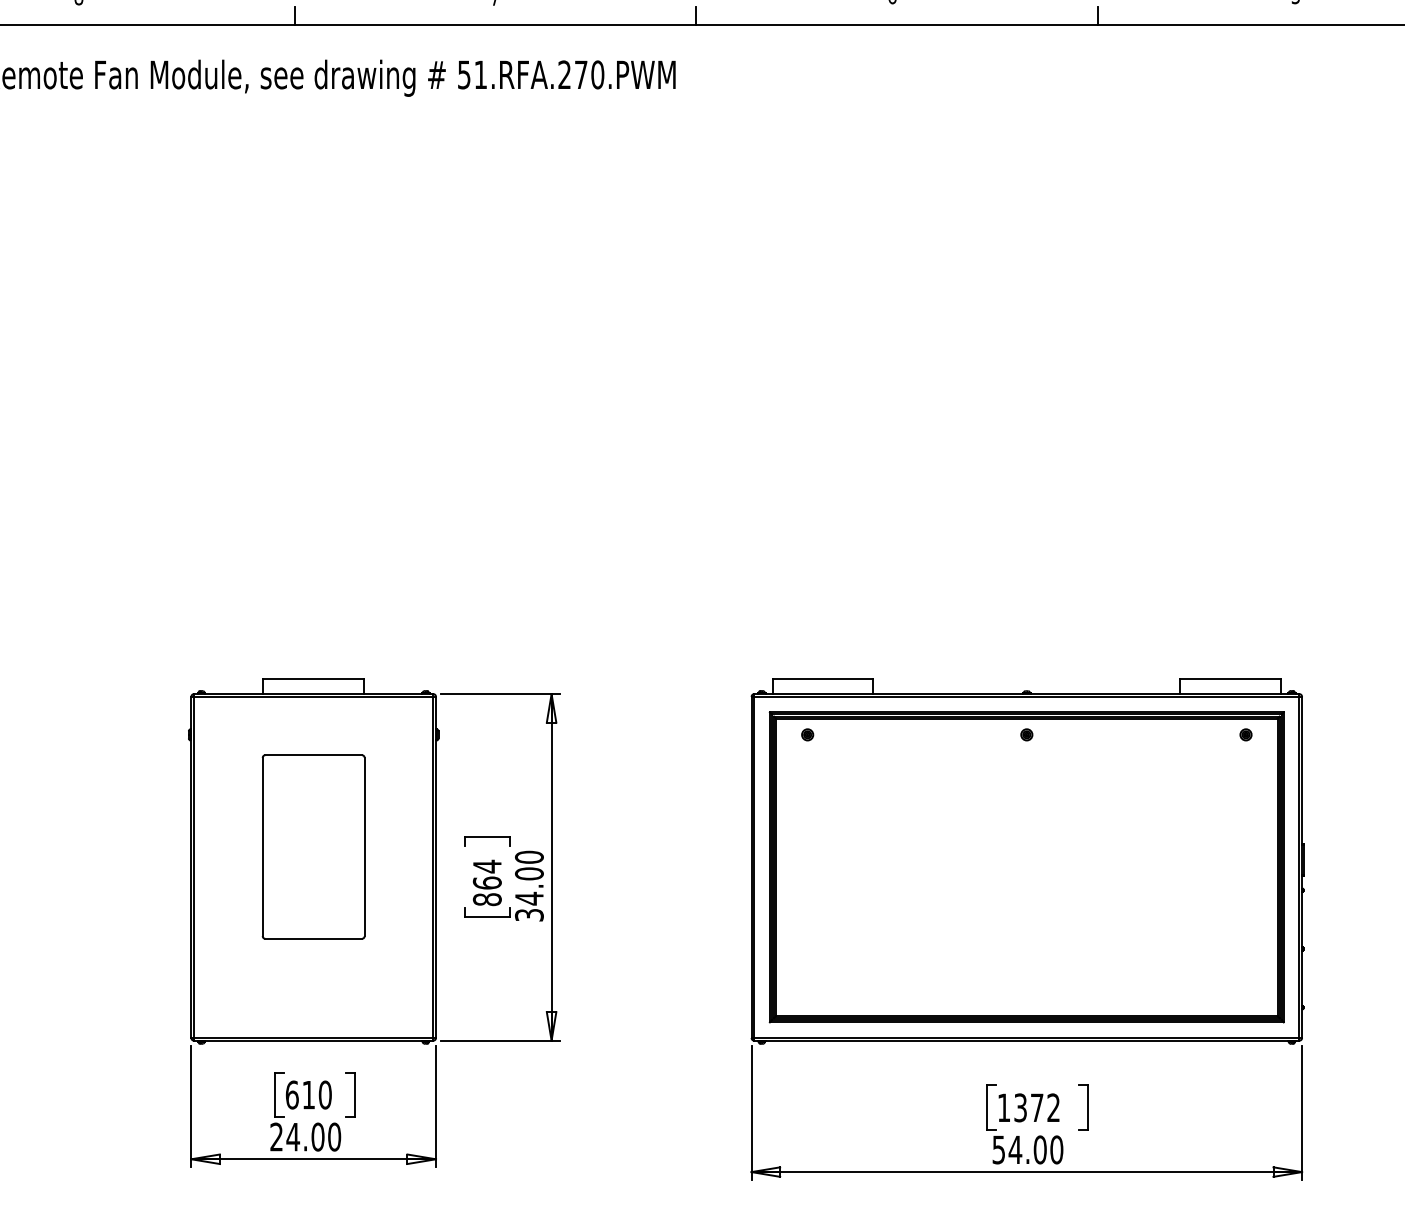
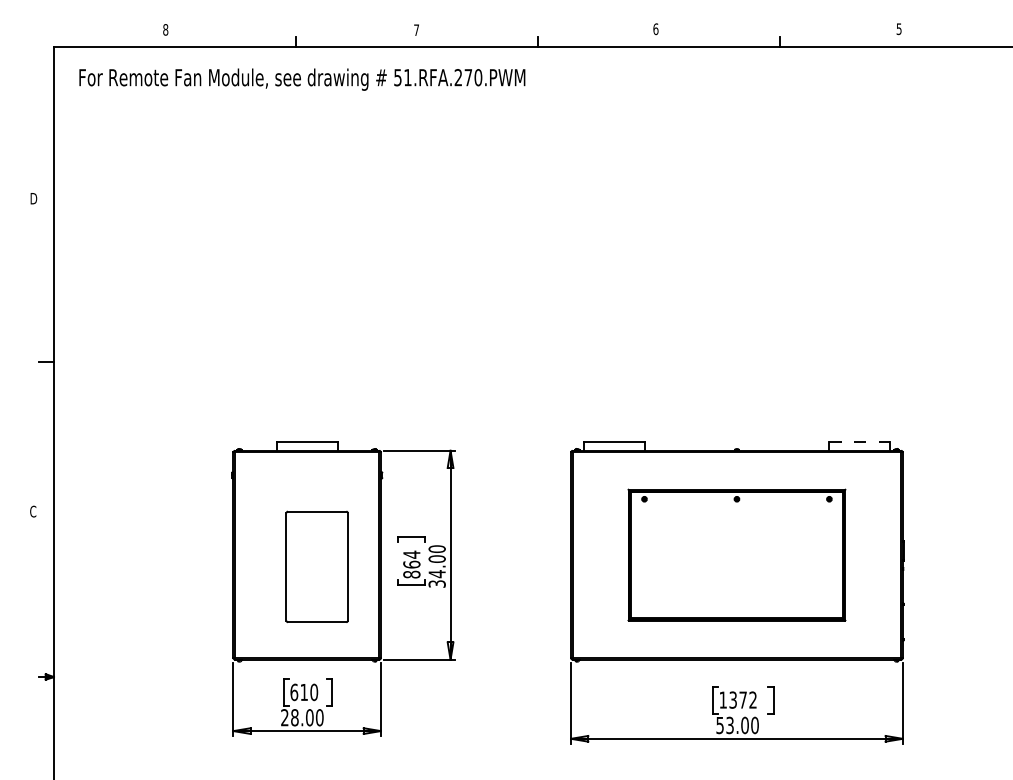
line: (1231, 678) -> (860, 441), solid -> dashed
part: (312, 846) -> (316, 566), moved
part: (1026, 866) -> (736, 554), size x0.7
text: (292, 1136) -> (294, 717), 24.00 -> 28.00
text: (1016, 1149) -> (730, 725), 54.00 -> 53.00

